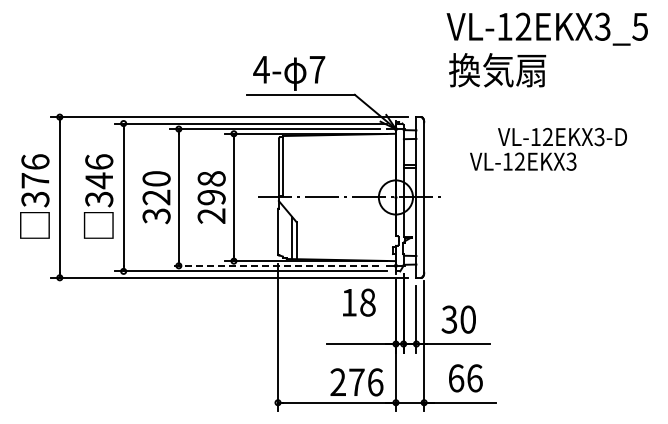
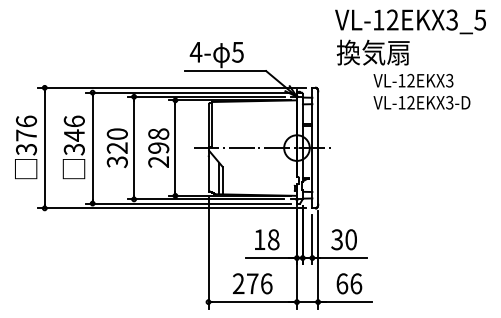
text: (317, 69) -> (238, 52), 7 -> 5
text: (523, 161) -> (413, 80), moved
line: (274, 265) -> (205, 199), dashed -> solid
text: (359, 302) -> (267, 239), moved
text: (356, 382) -> (252, 283), moved

